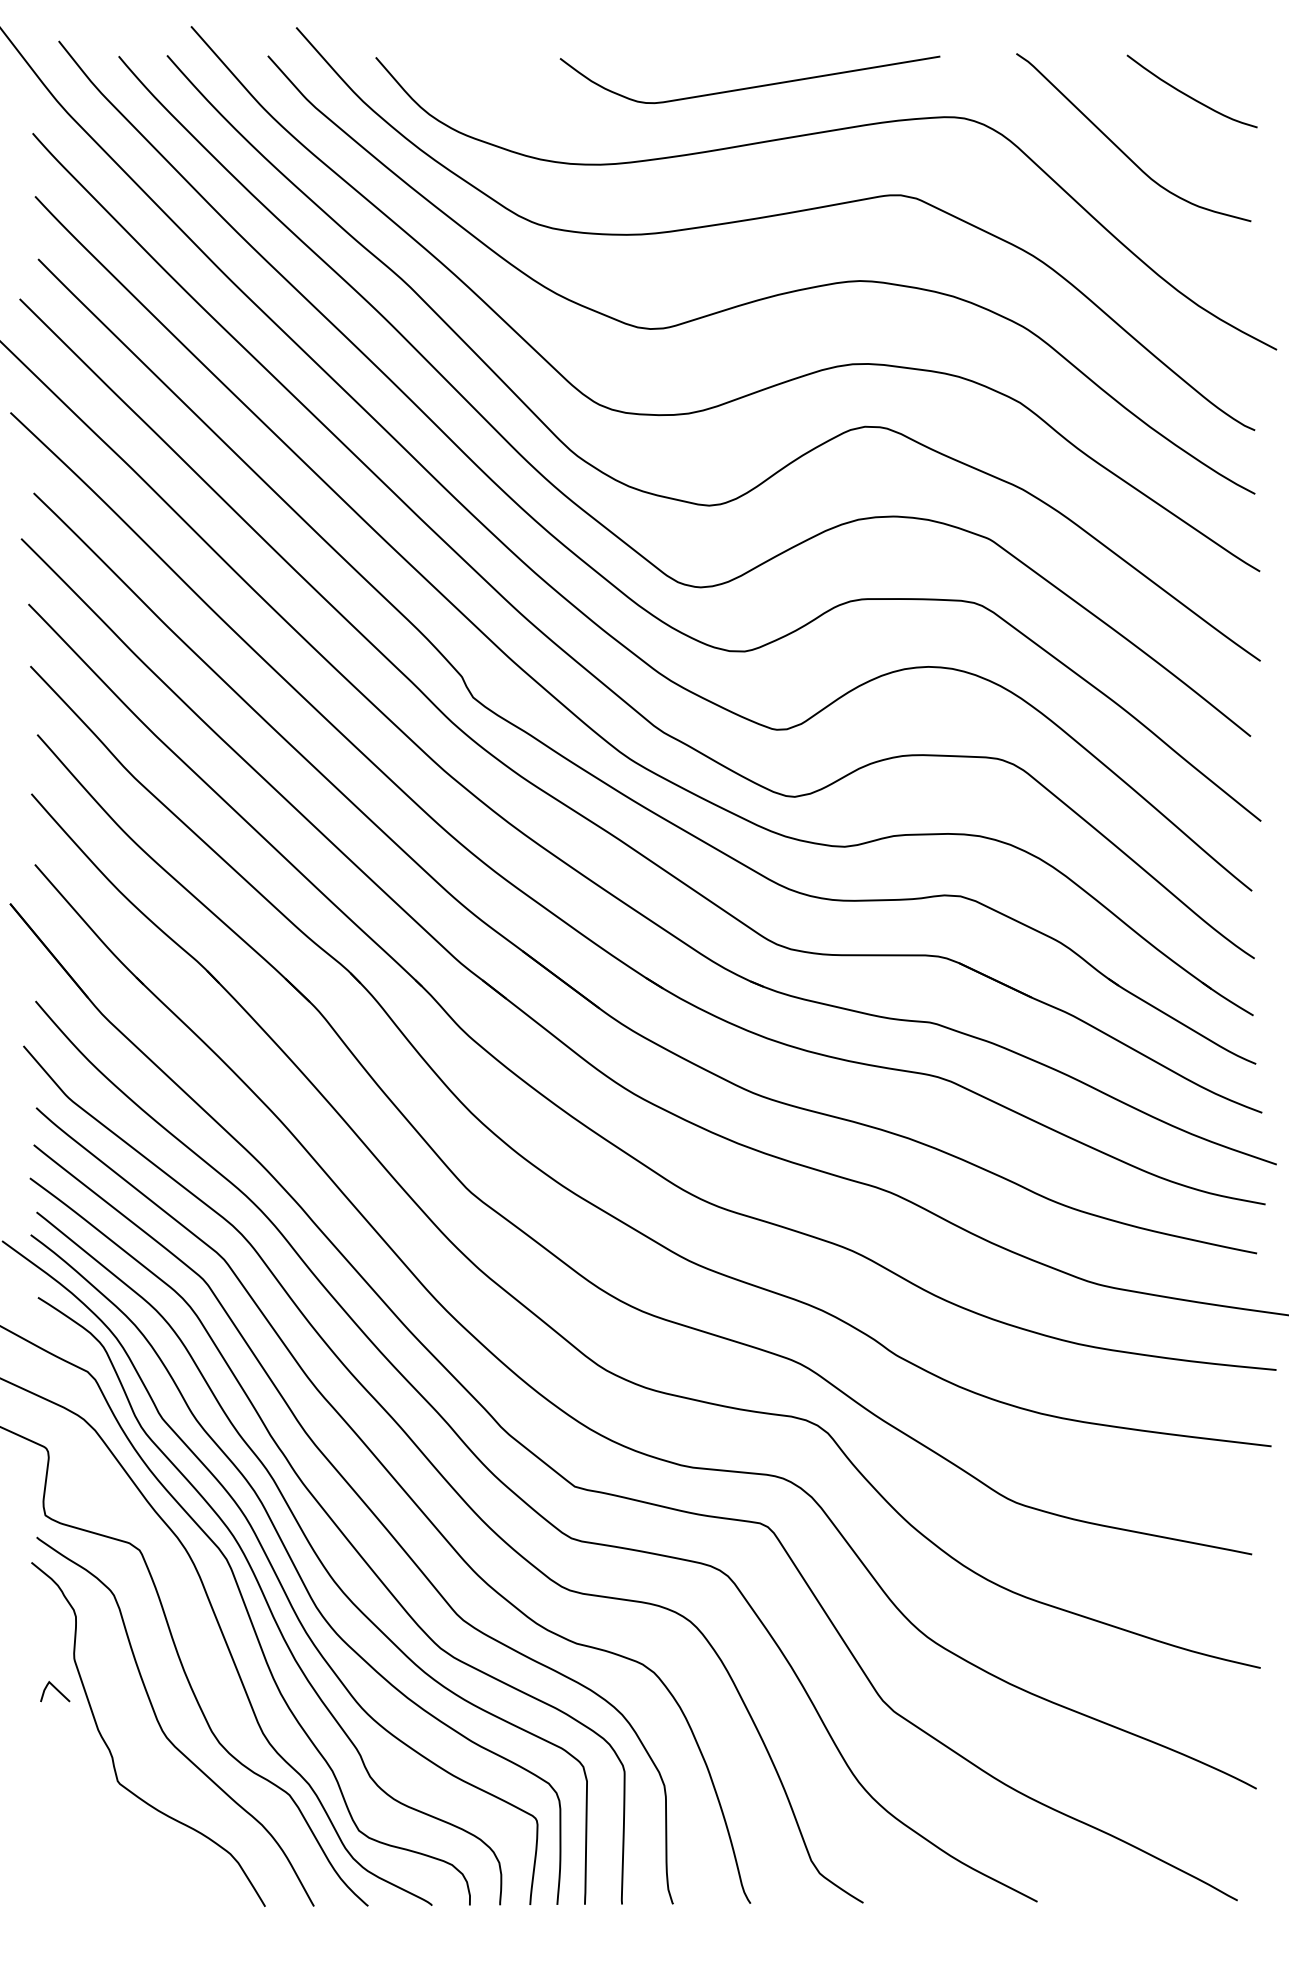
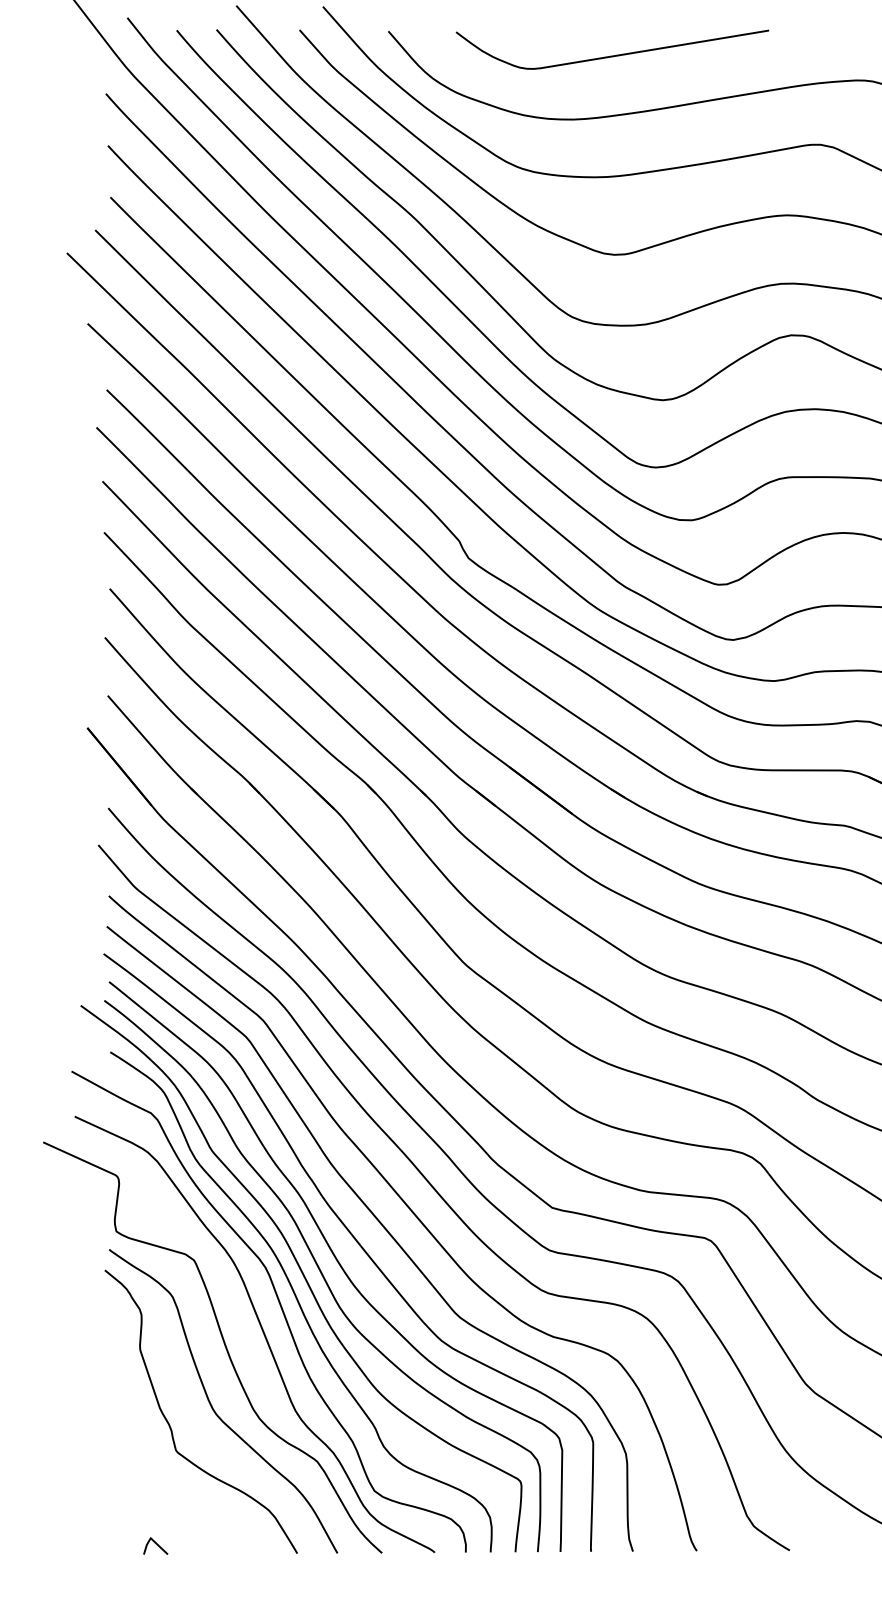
curve: (751, 86) -> (613, 55), moved
curve: (56, 1690) -> (156, 1545), moved

